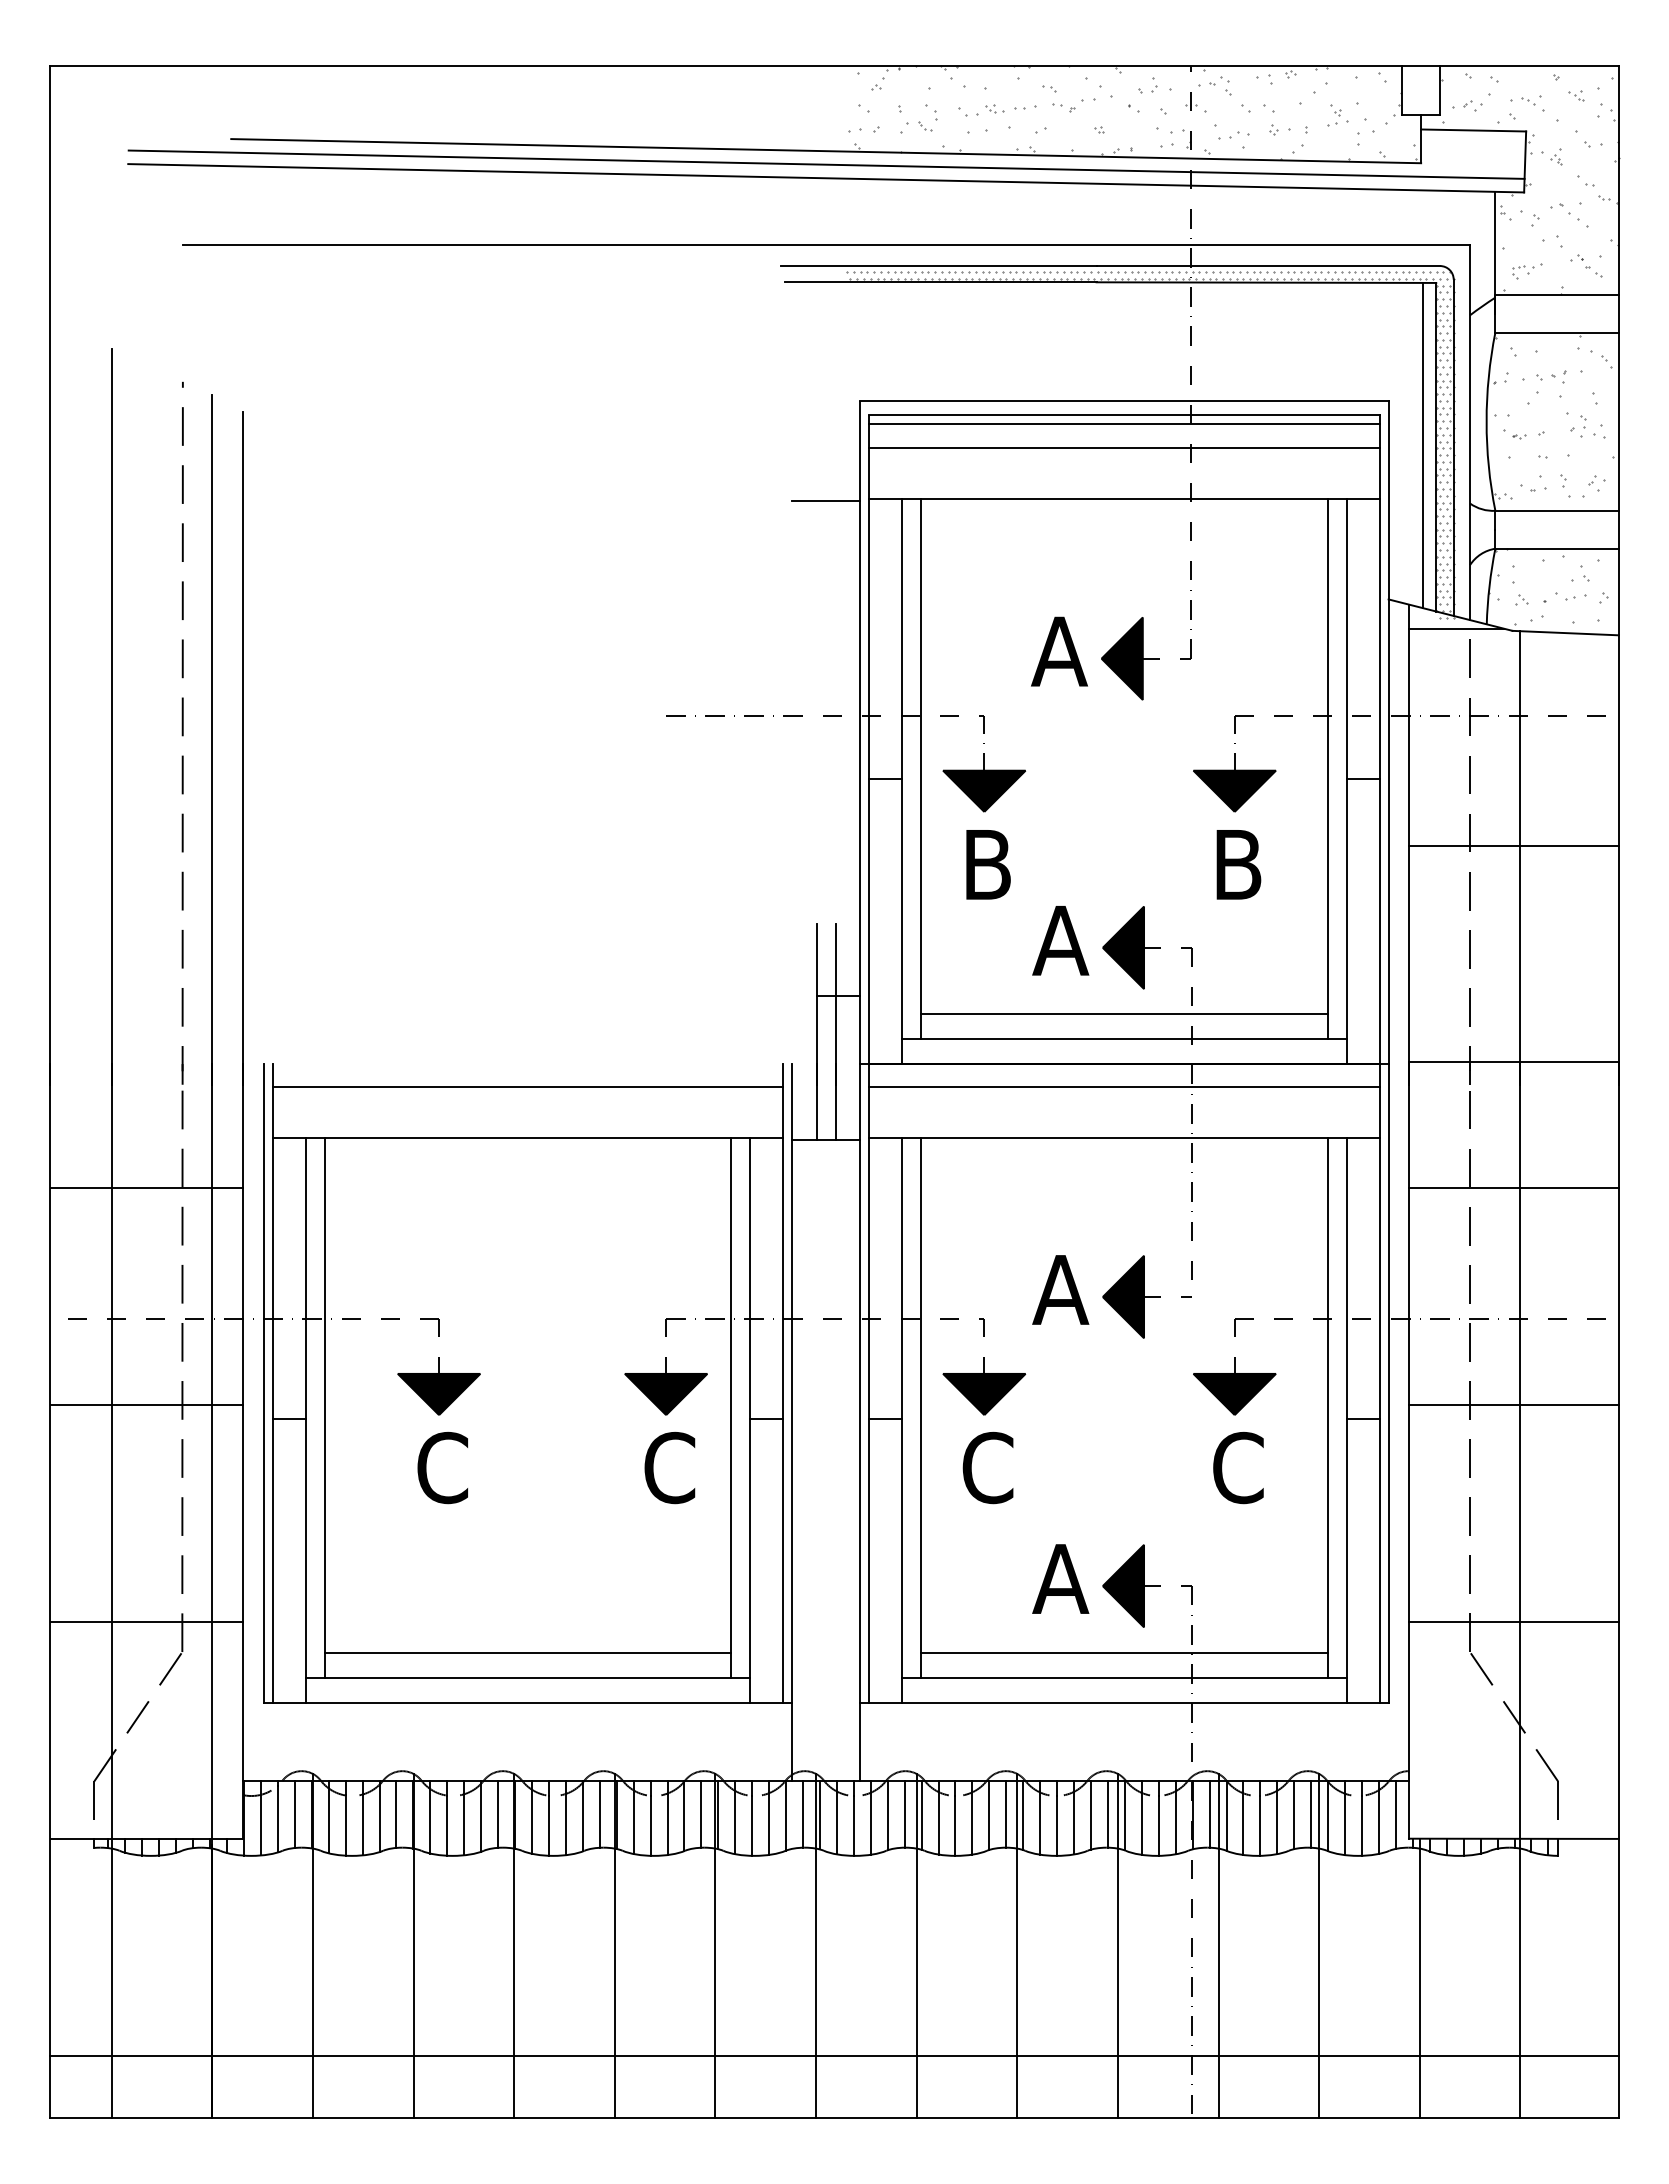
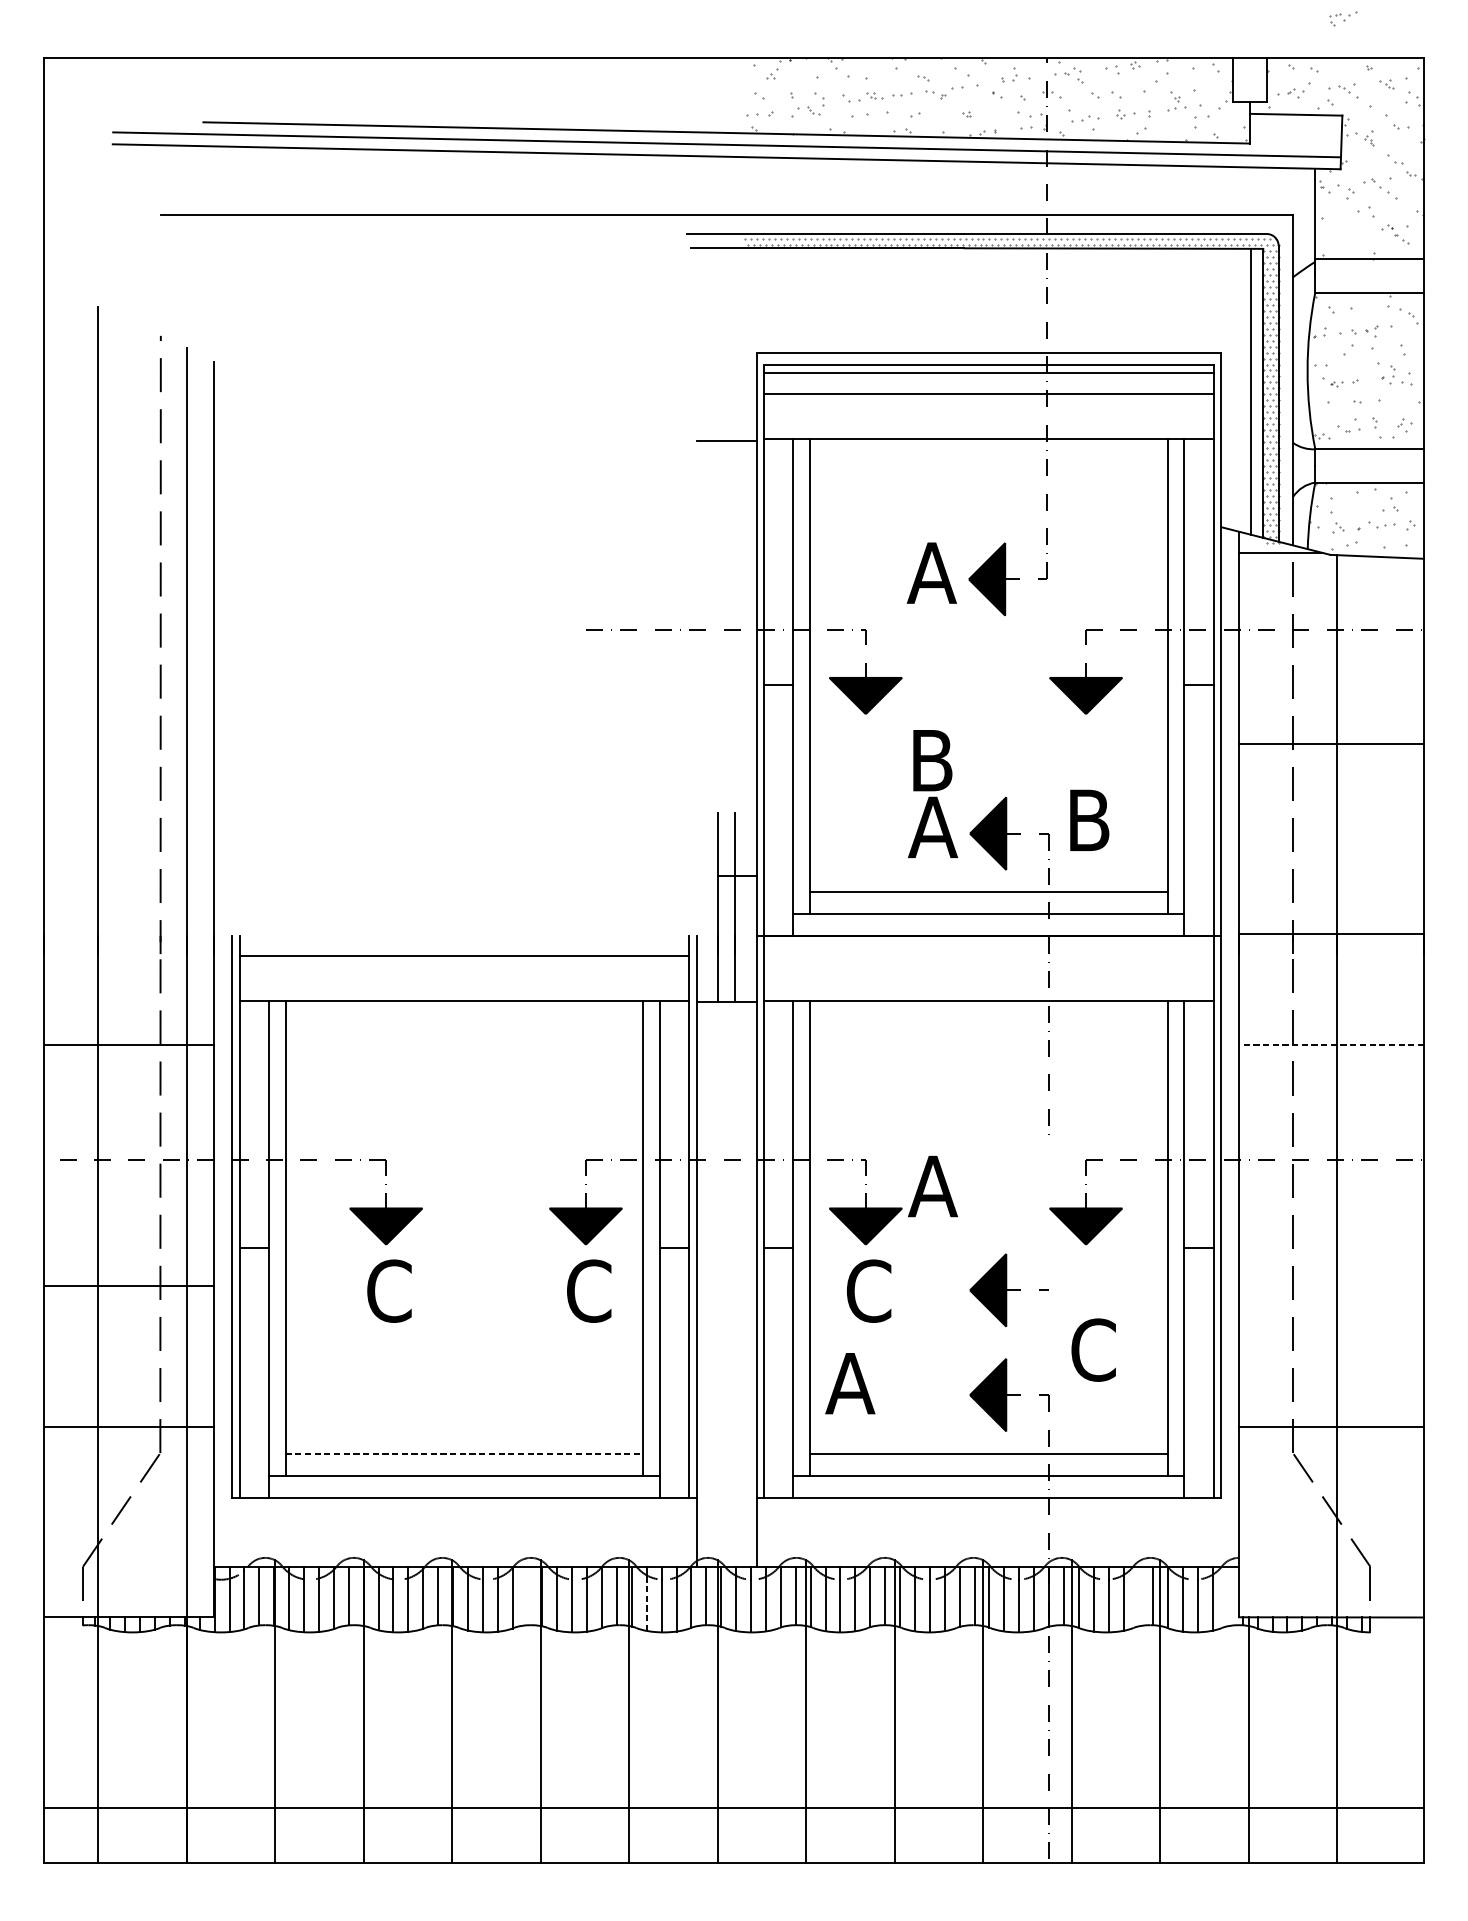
part: (1527, 271) -> (1343, 18), moved
text: (988, 864) -> (932, 760), moved
text: (1238, 864) -> (1089, 820), moved
line: (1123, 1087) -> (988, 956), removed
line: (1513, 1188) -> (1331, 1045), solid -> dashed
text: (1060, 1289) -> (932, 1186), moved
part: (1146, 1296) -> (1008, 1289), moved
line: (147, 1405) -> (129, 1286), moved
line: (1513, 1405) -> (1331, 1236), removed
text: (1238, 1468) -> (1093, 1350), moved
text: (1060, 1578) -> (850, 1383), moved
line: (528, 1653) -> (464, 1454), solid -> dashed
line: (599, 1814) -> (527, 1596), removed
line: (1395, 1814) -> (1227, 1596), removed
line: (1294, 1815) -> (1138, 1596), removed
line: (735, 1822) -> (646, 1603), solid -> dashed

